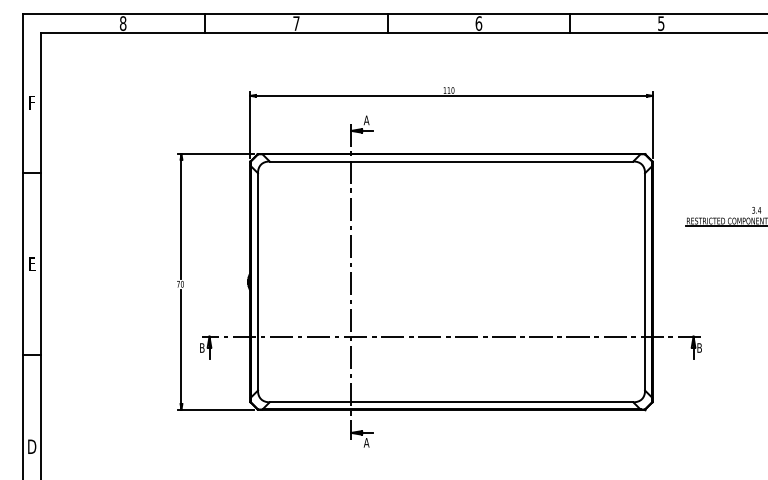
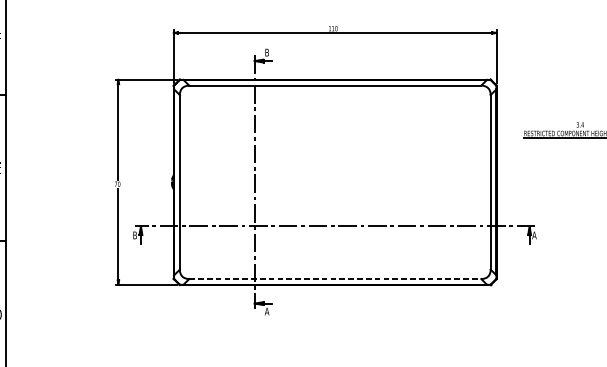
text: (366, 120) -> (266, 52), A -> B
text: (699, 347) -> (534, 235), B -> A
line: (451, 402) -> (335, 279), solid -> dashed

